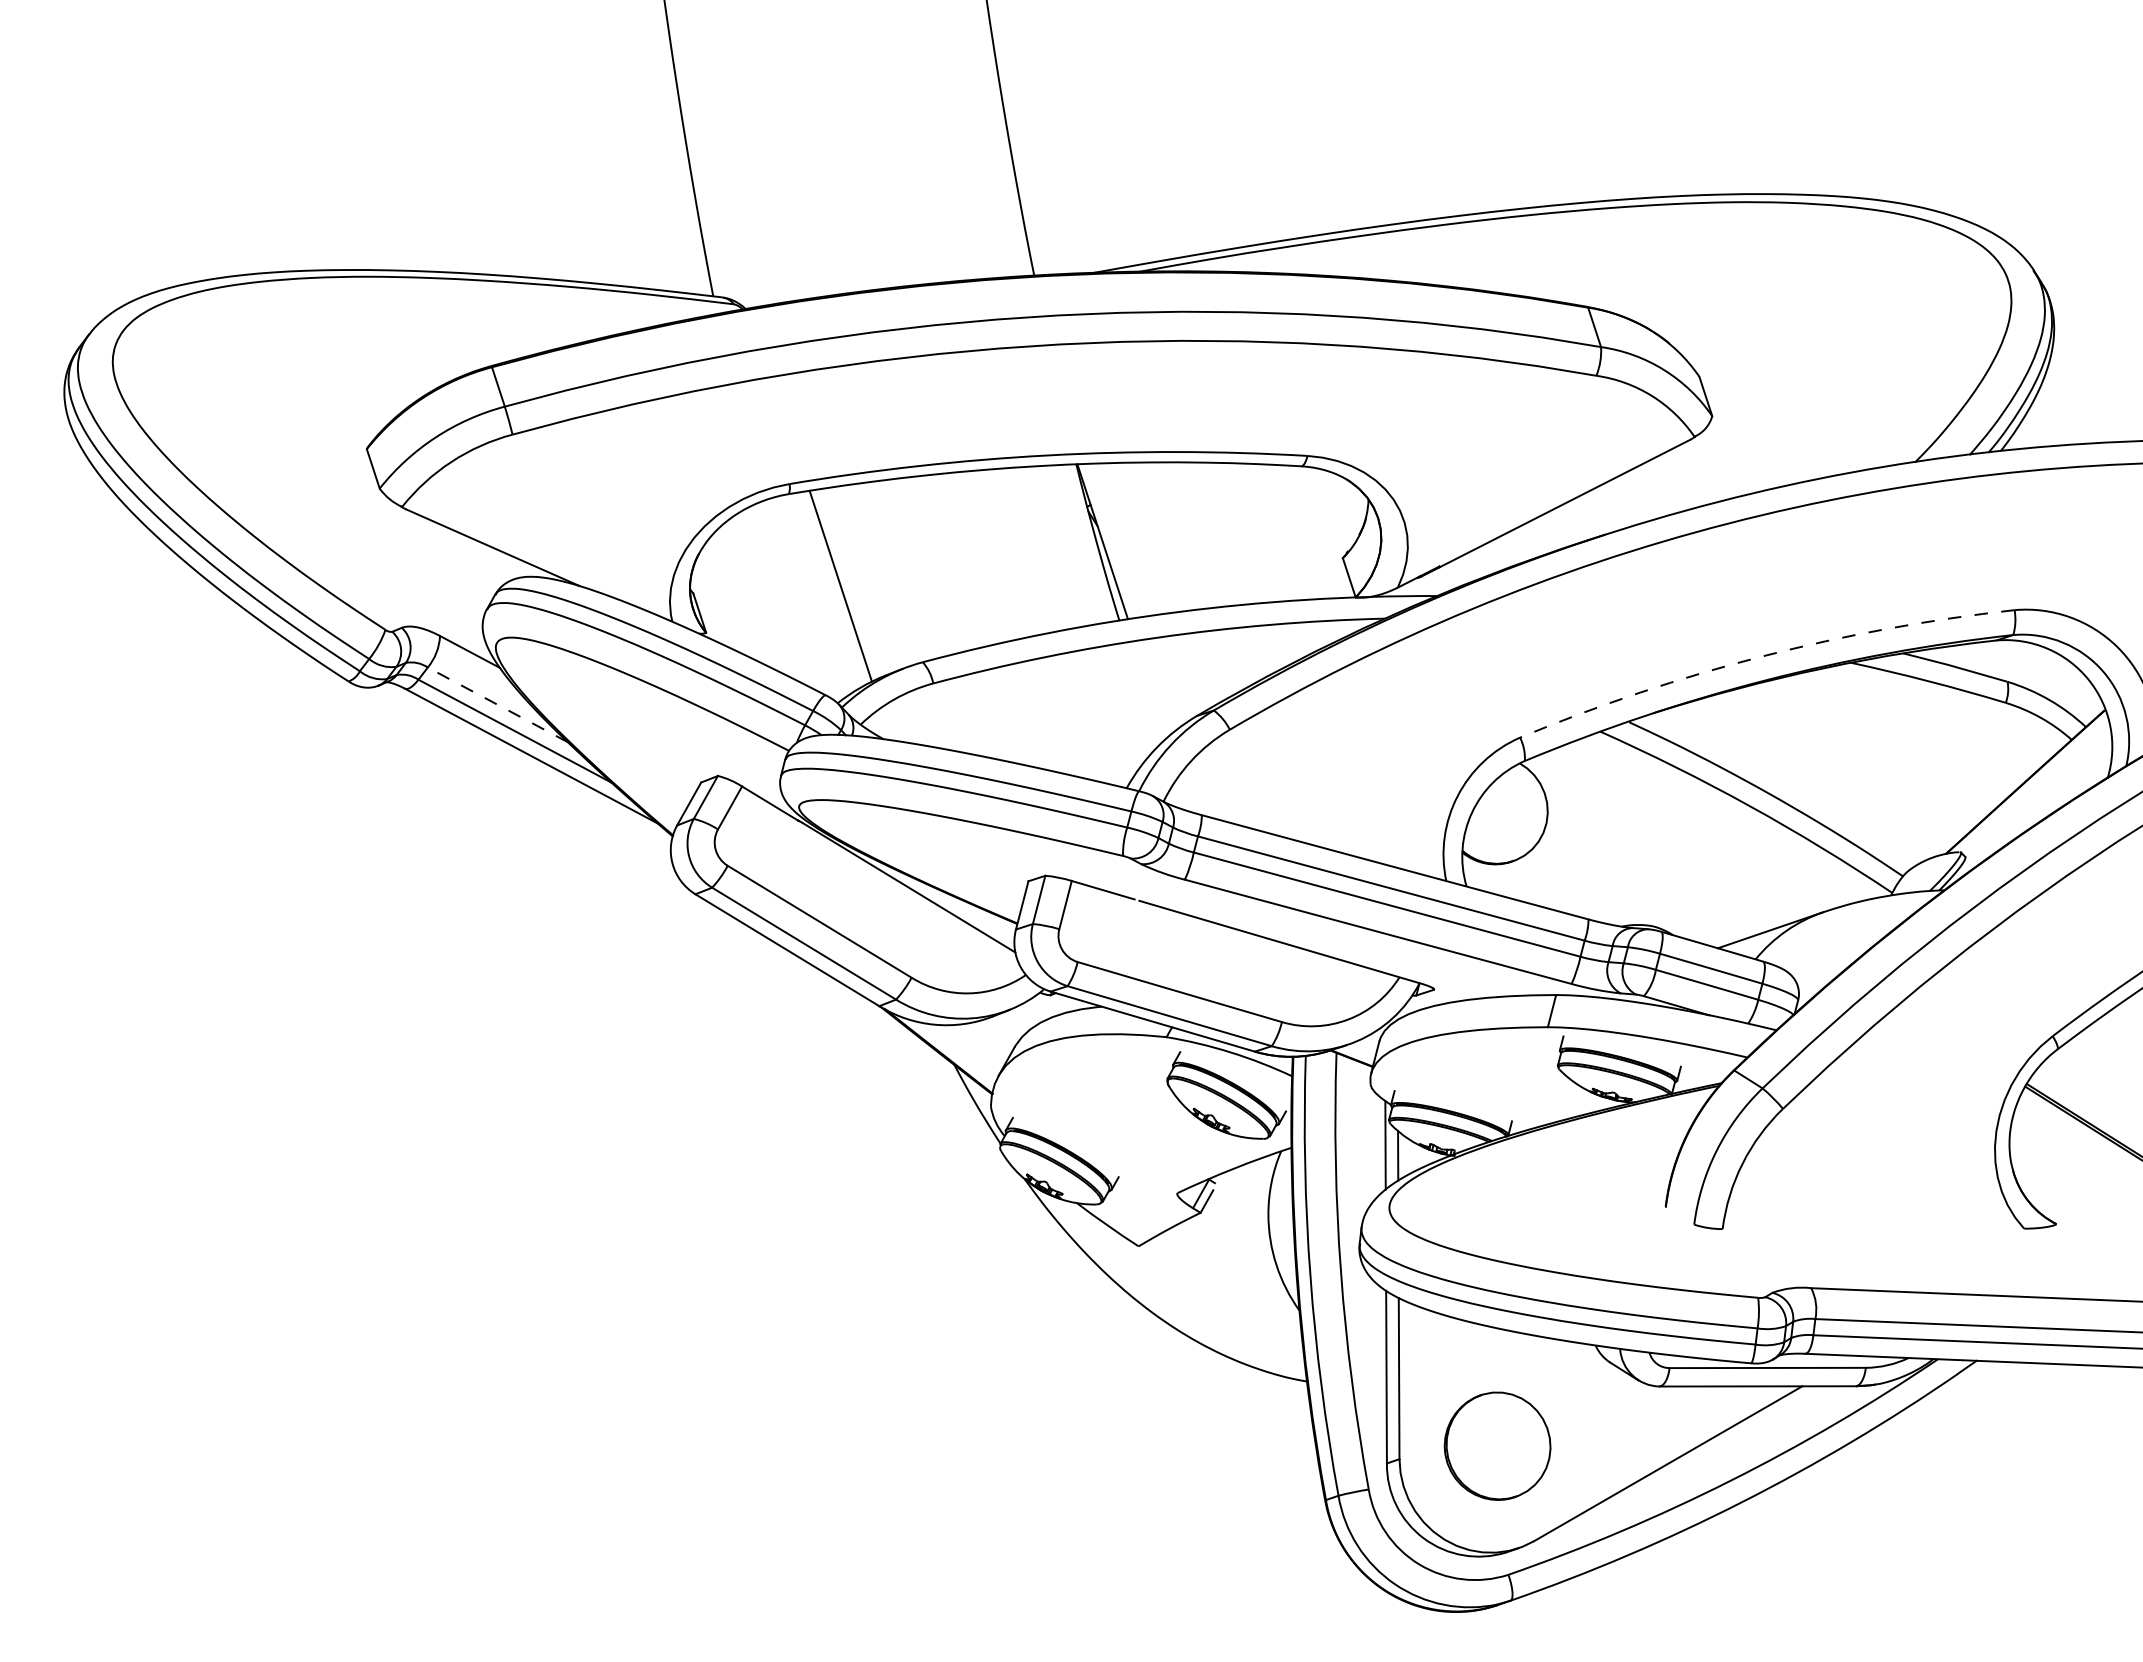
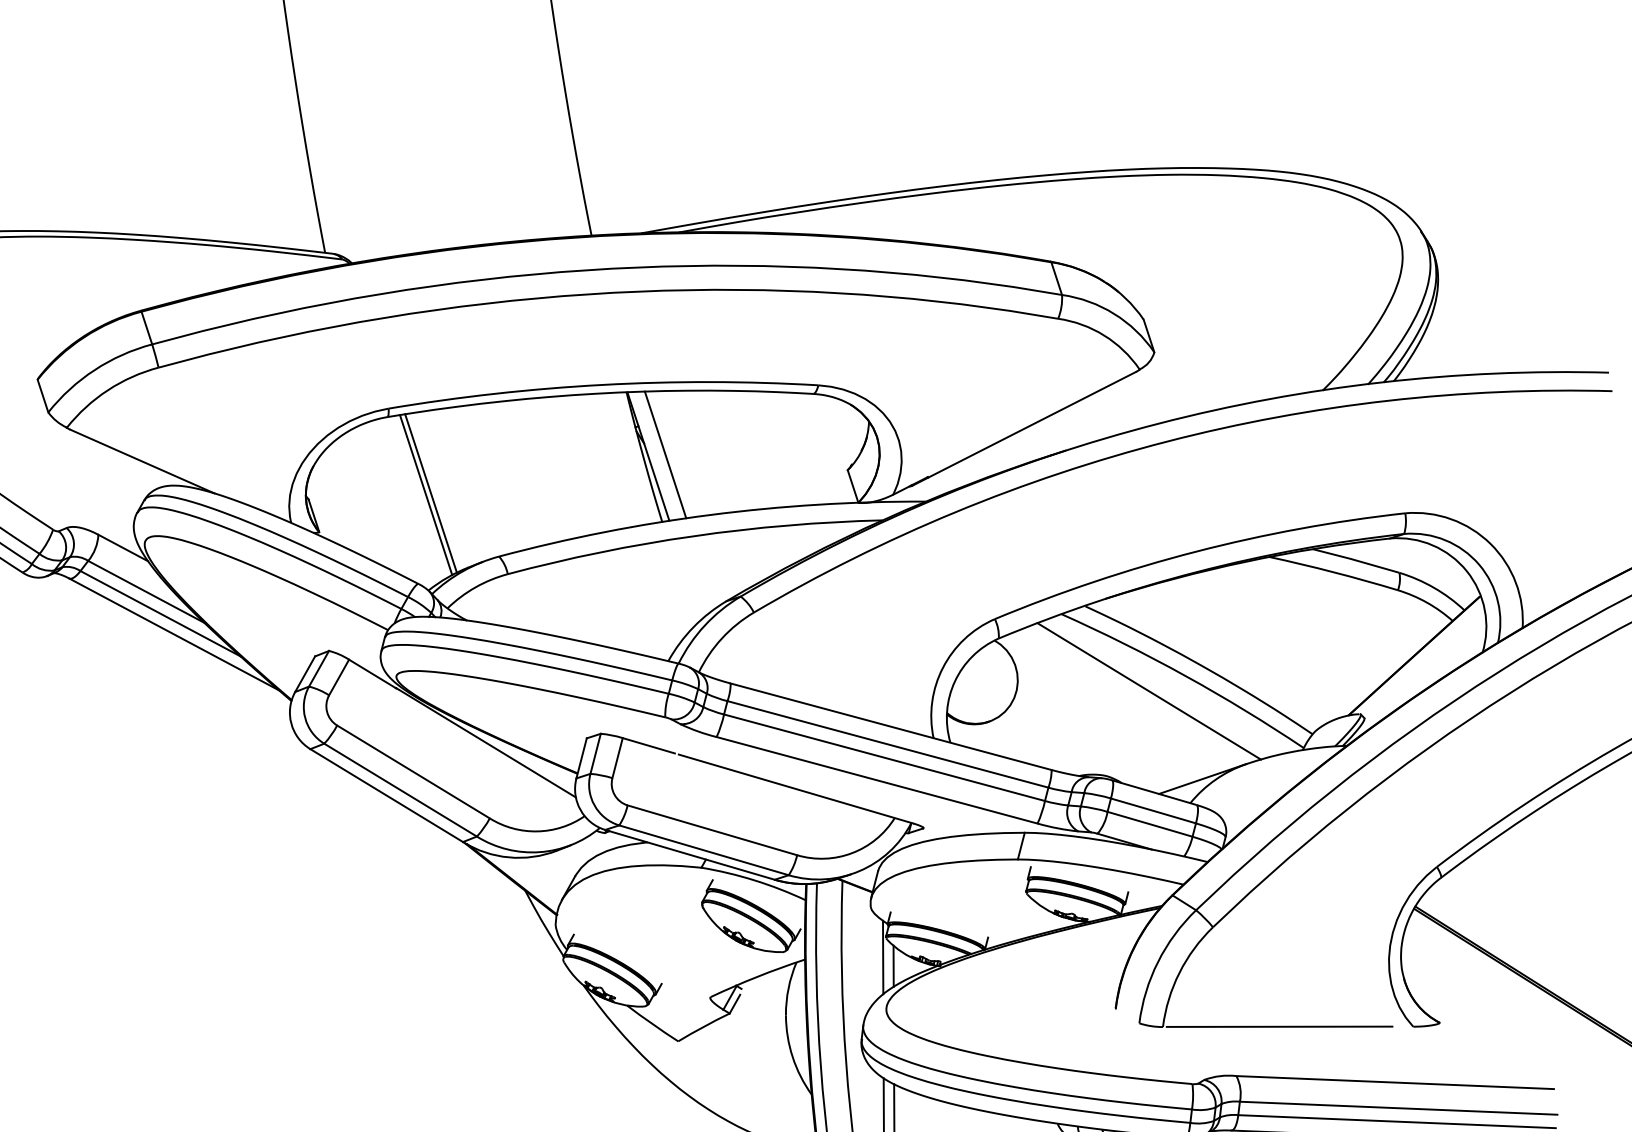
line: (1123, 539) -> (665, 454), added
line: (834, 587) -> (425, 494), added
arc: (1762, 656) -> (1196, 551), dashed -> solid
line: (497, 704) -> (146, 591), dashed -> solid
line: (1705, 824) -> (1148, 691), added
line: (1863, 1228) -> (1279, 1026), added

